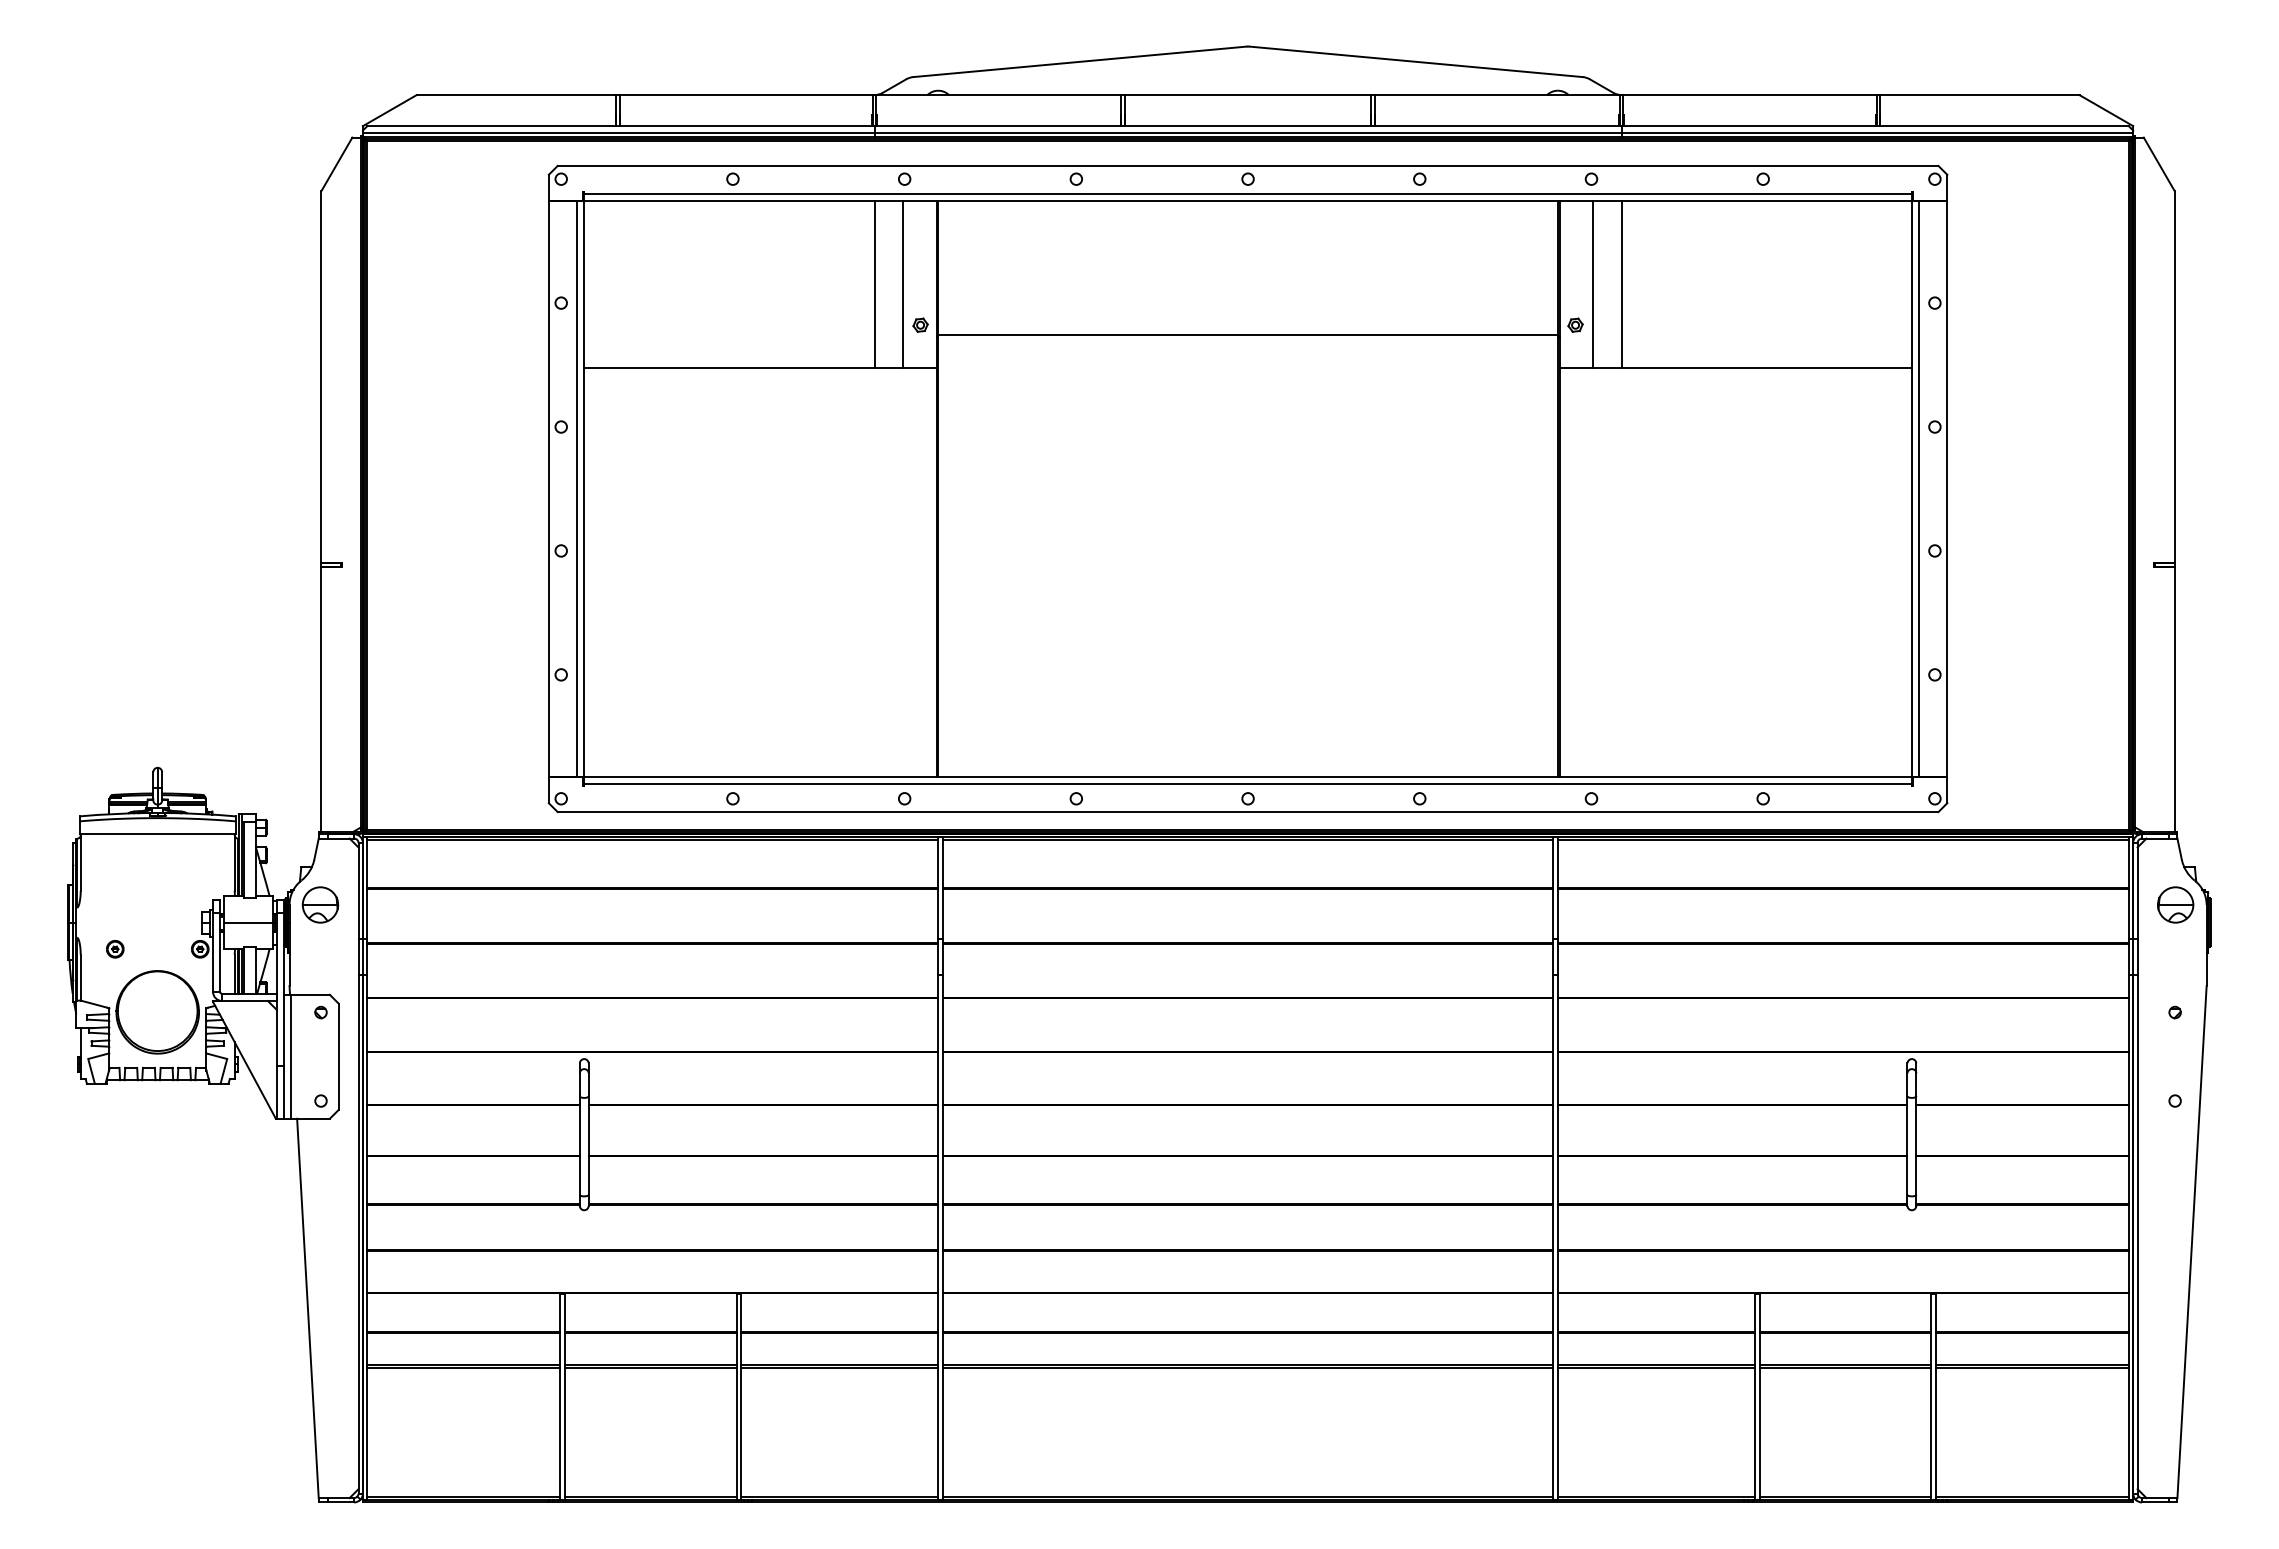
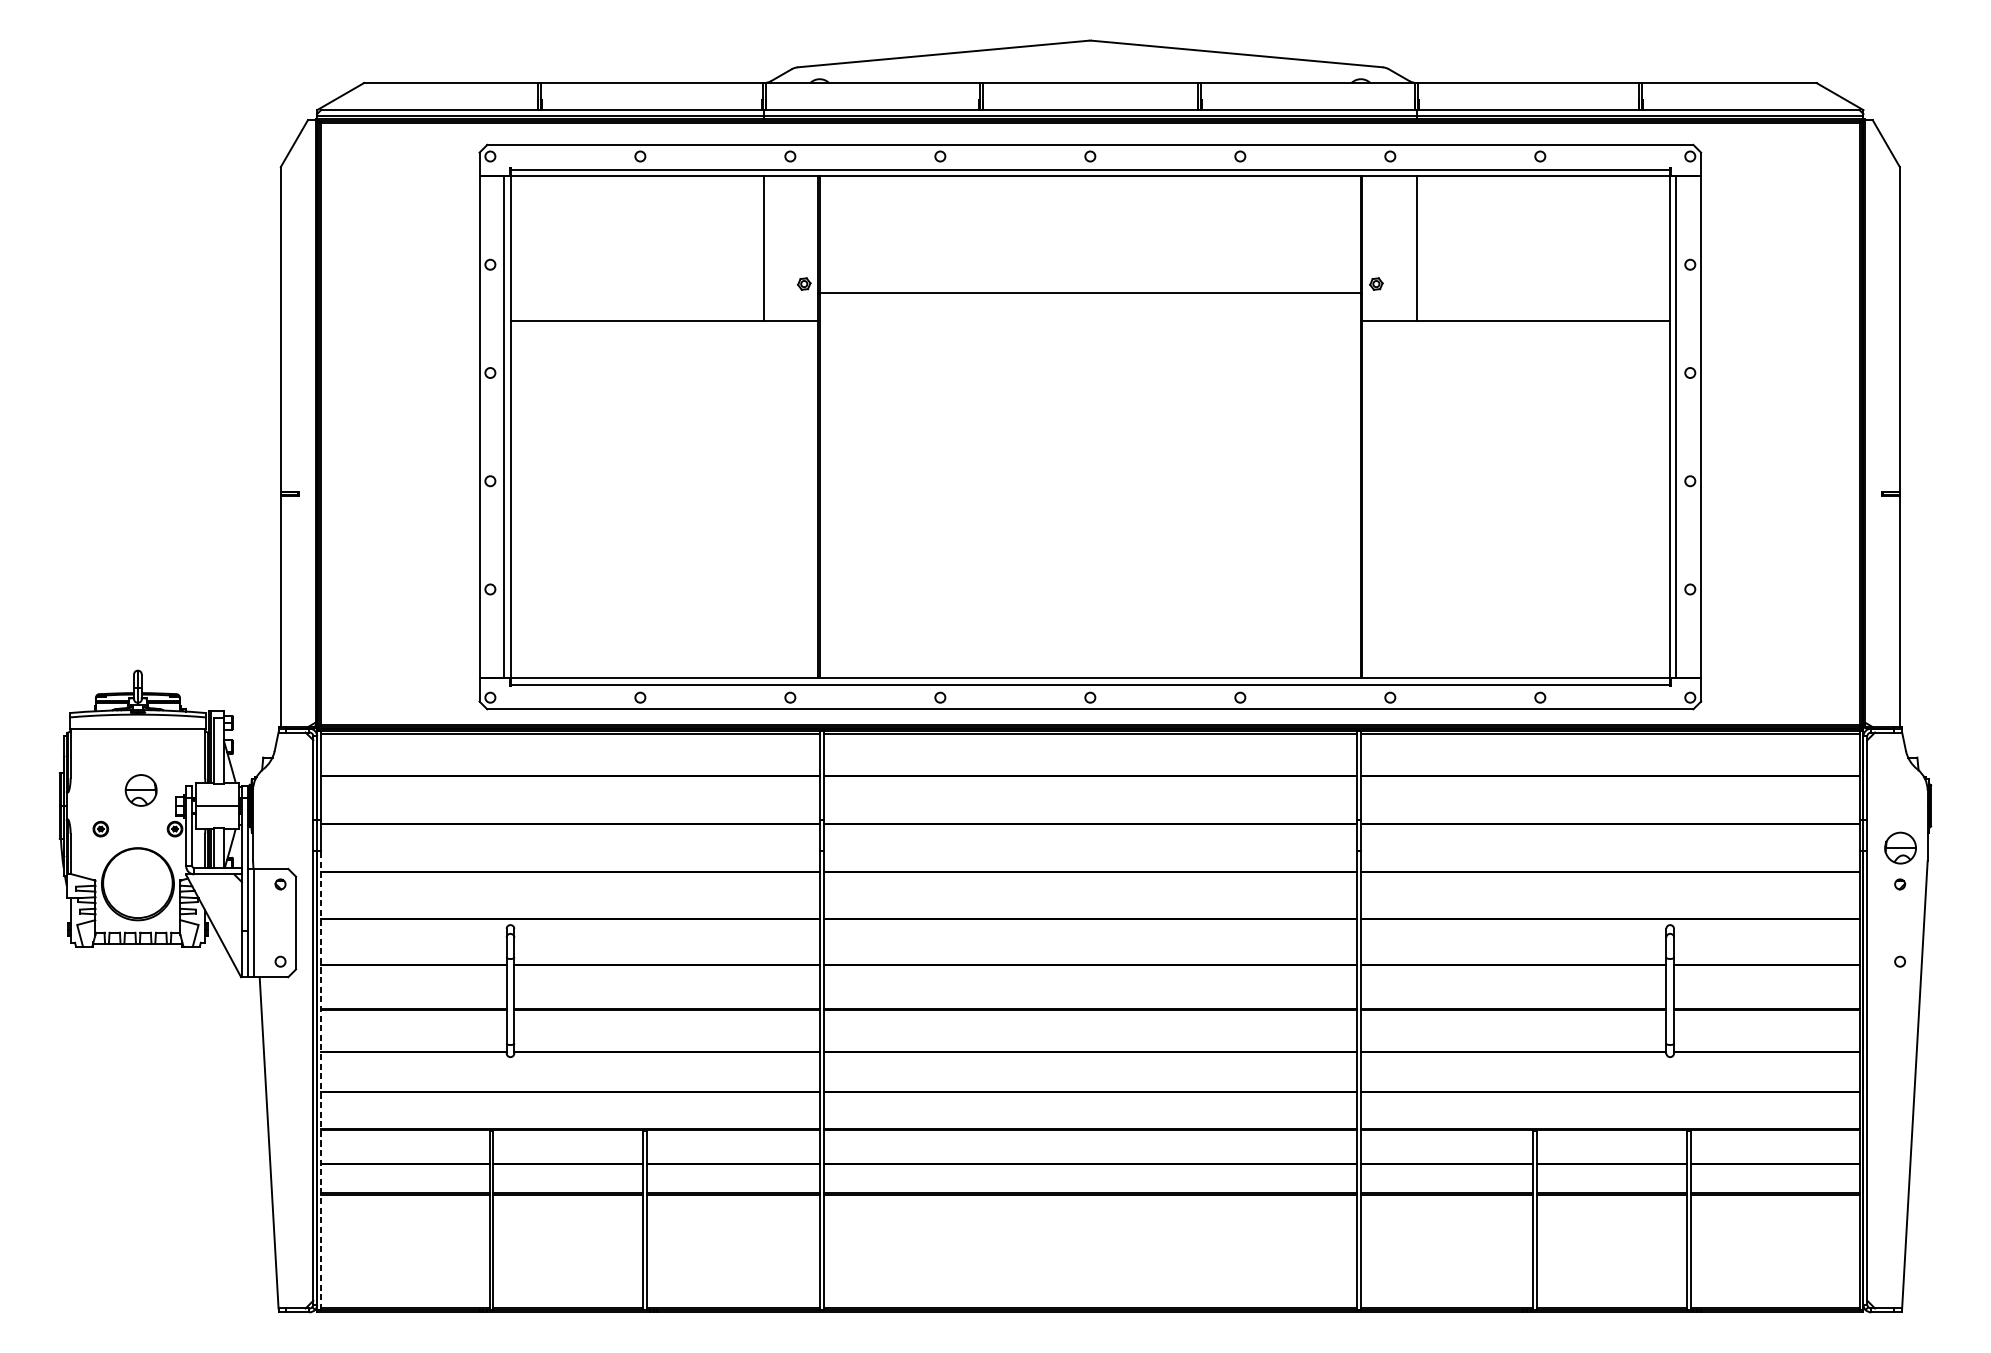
line: (902, 284) -> (788, 248), removed
line: (1593, 284) -> (1392, 248), removed
part: (320, 904) -> (141, 790), moved
part: (2175, 904) -> (1900, 847), moved
line: (367, 1237) -> (321, 1080), solid -> dashed

